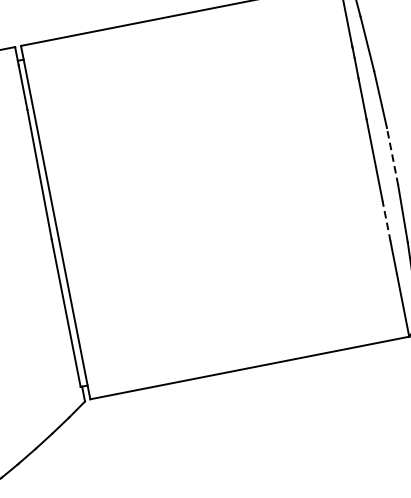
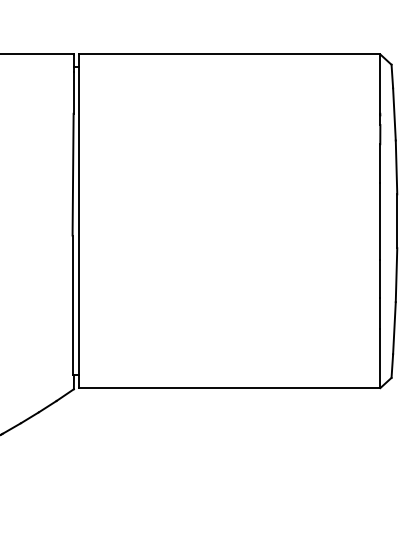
line: (392, 156) -> (397, 221), dashed -> solid
line: (386, 220) -> (380, 278), dashed -> solid

